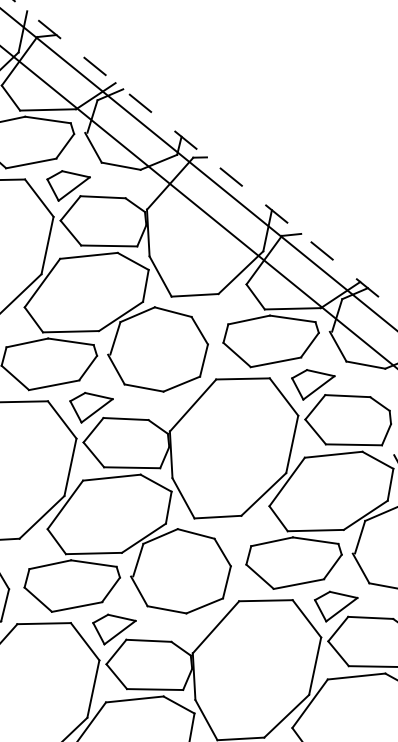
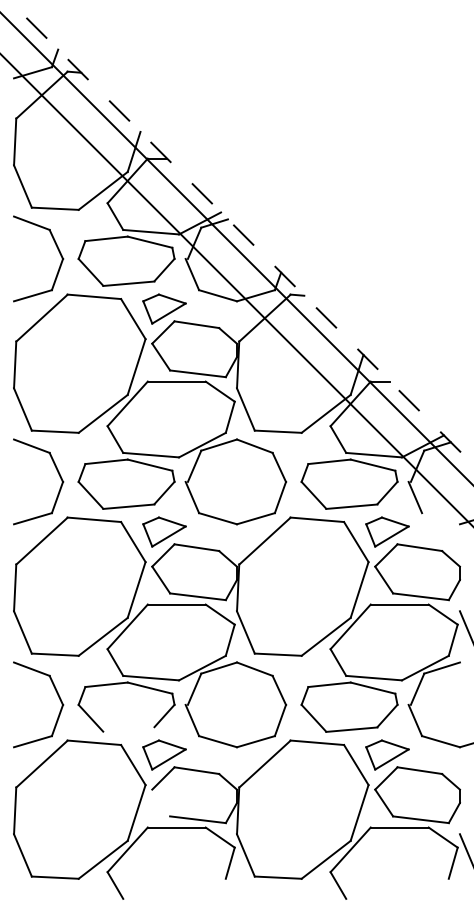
line: (365, 364) -> (440, 518), removed
line: (76, 606) -> (128, 729), removed
line: (117, 676) -> (161, 802), removed

